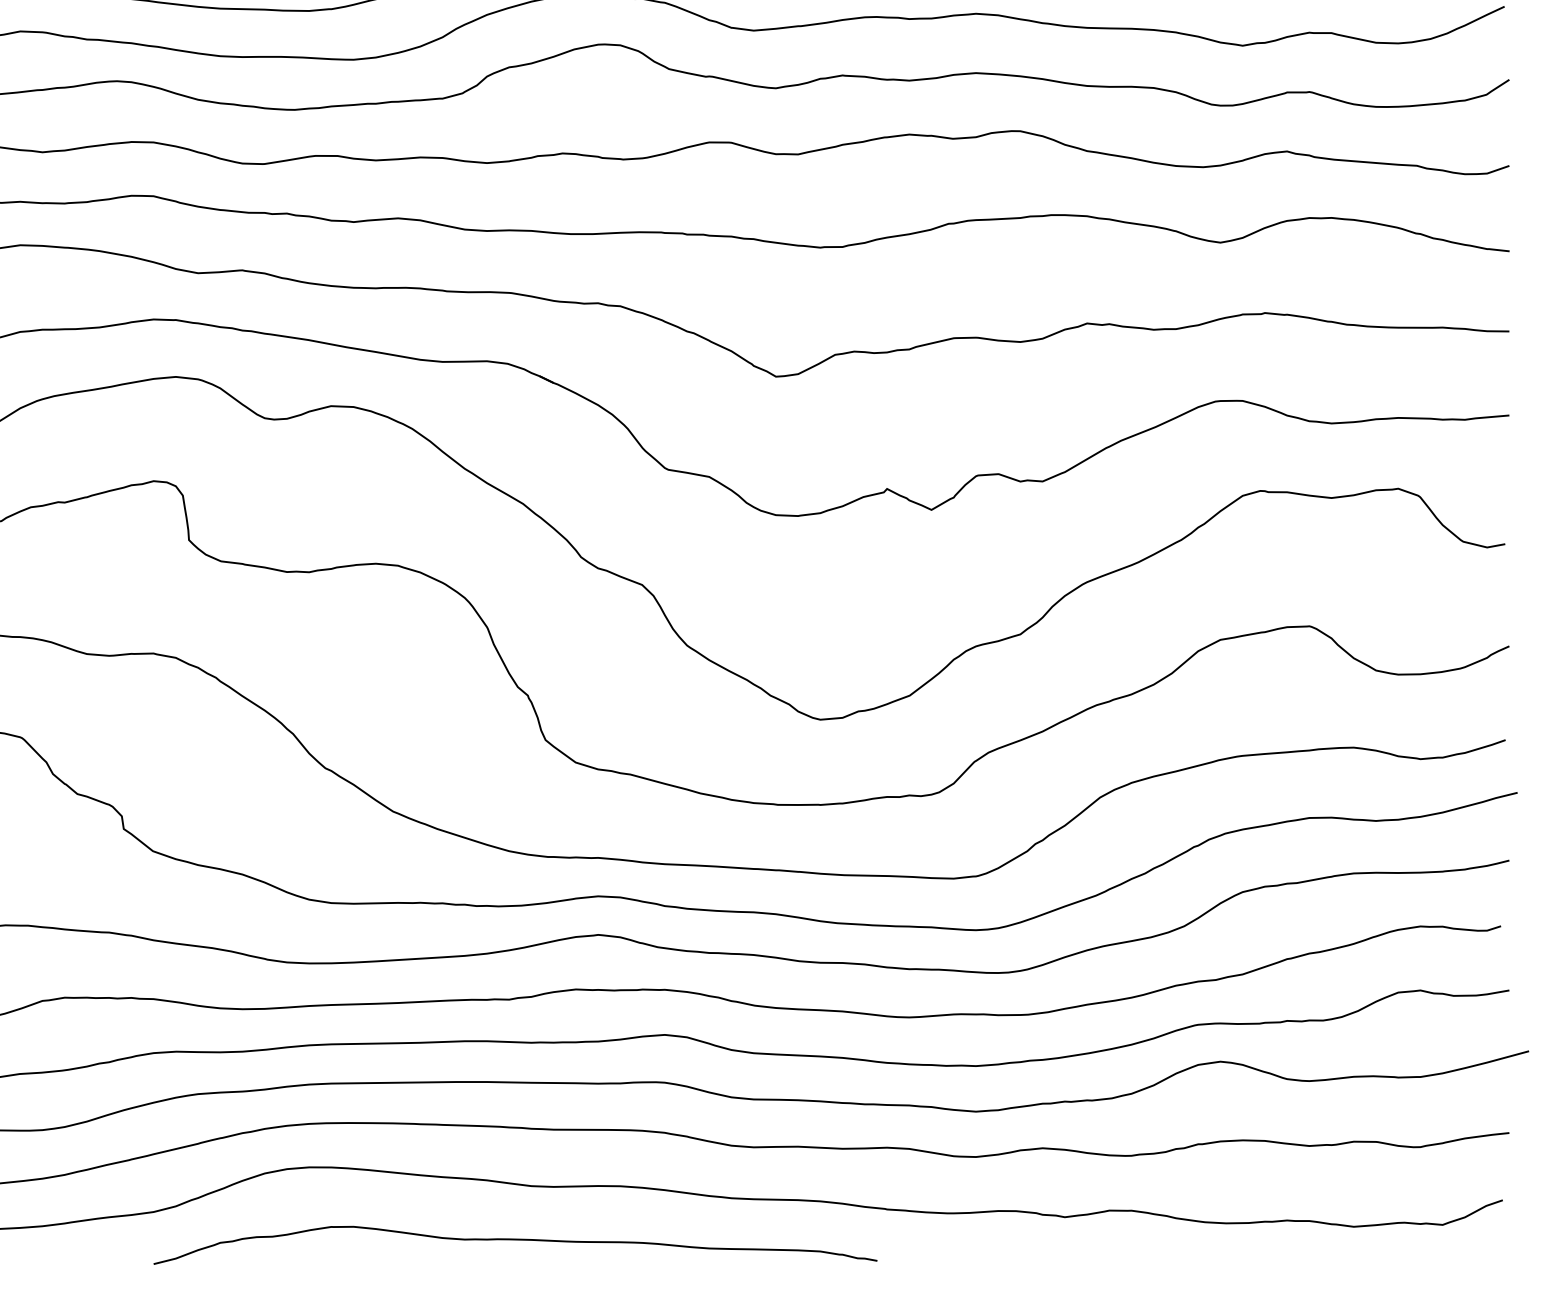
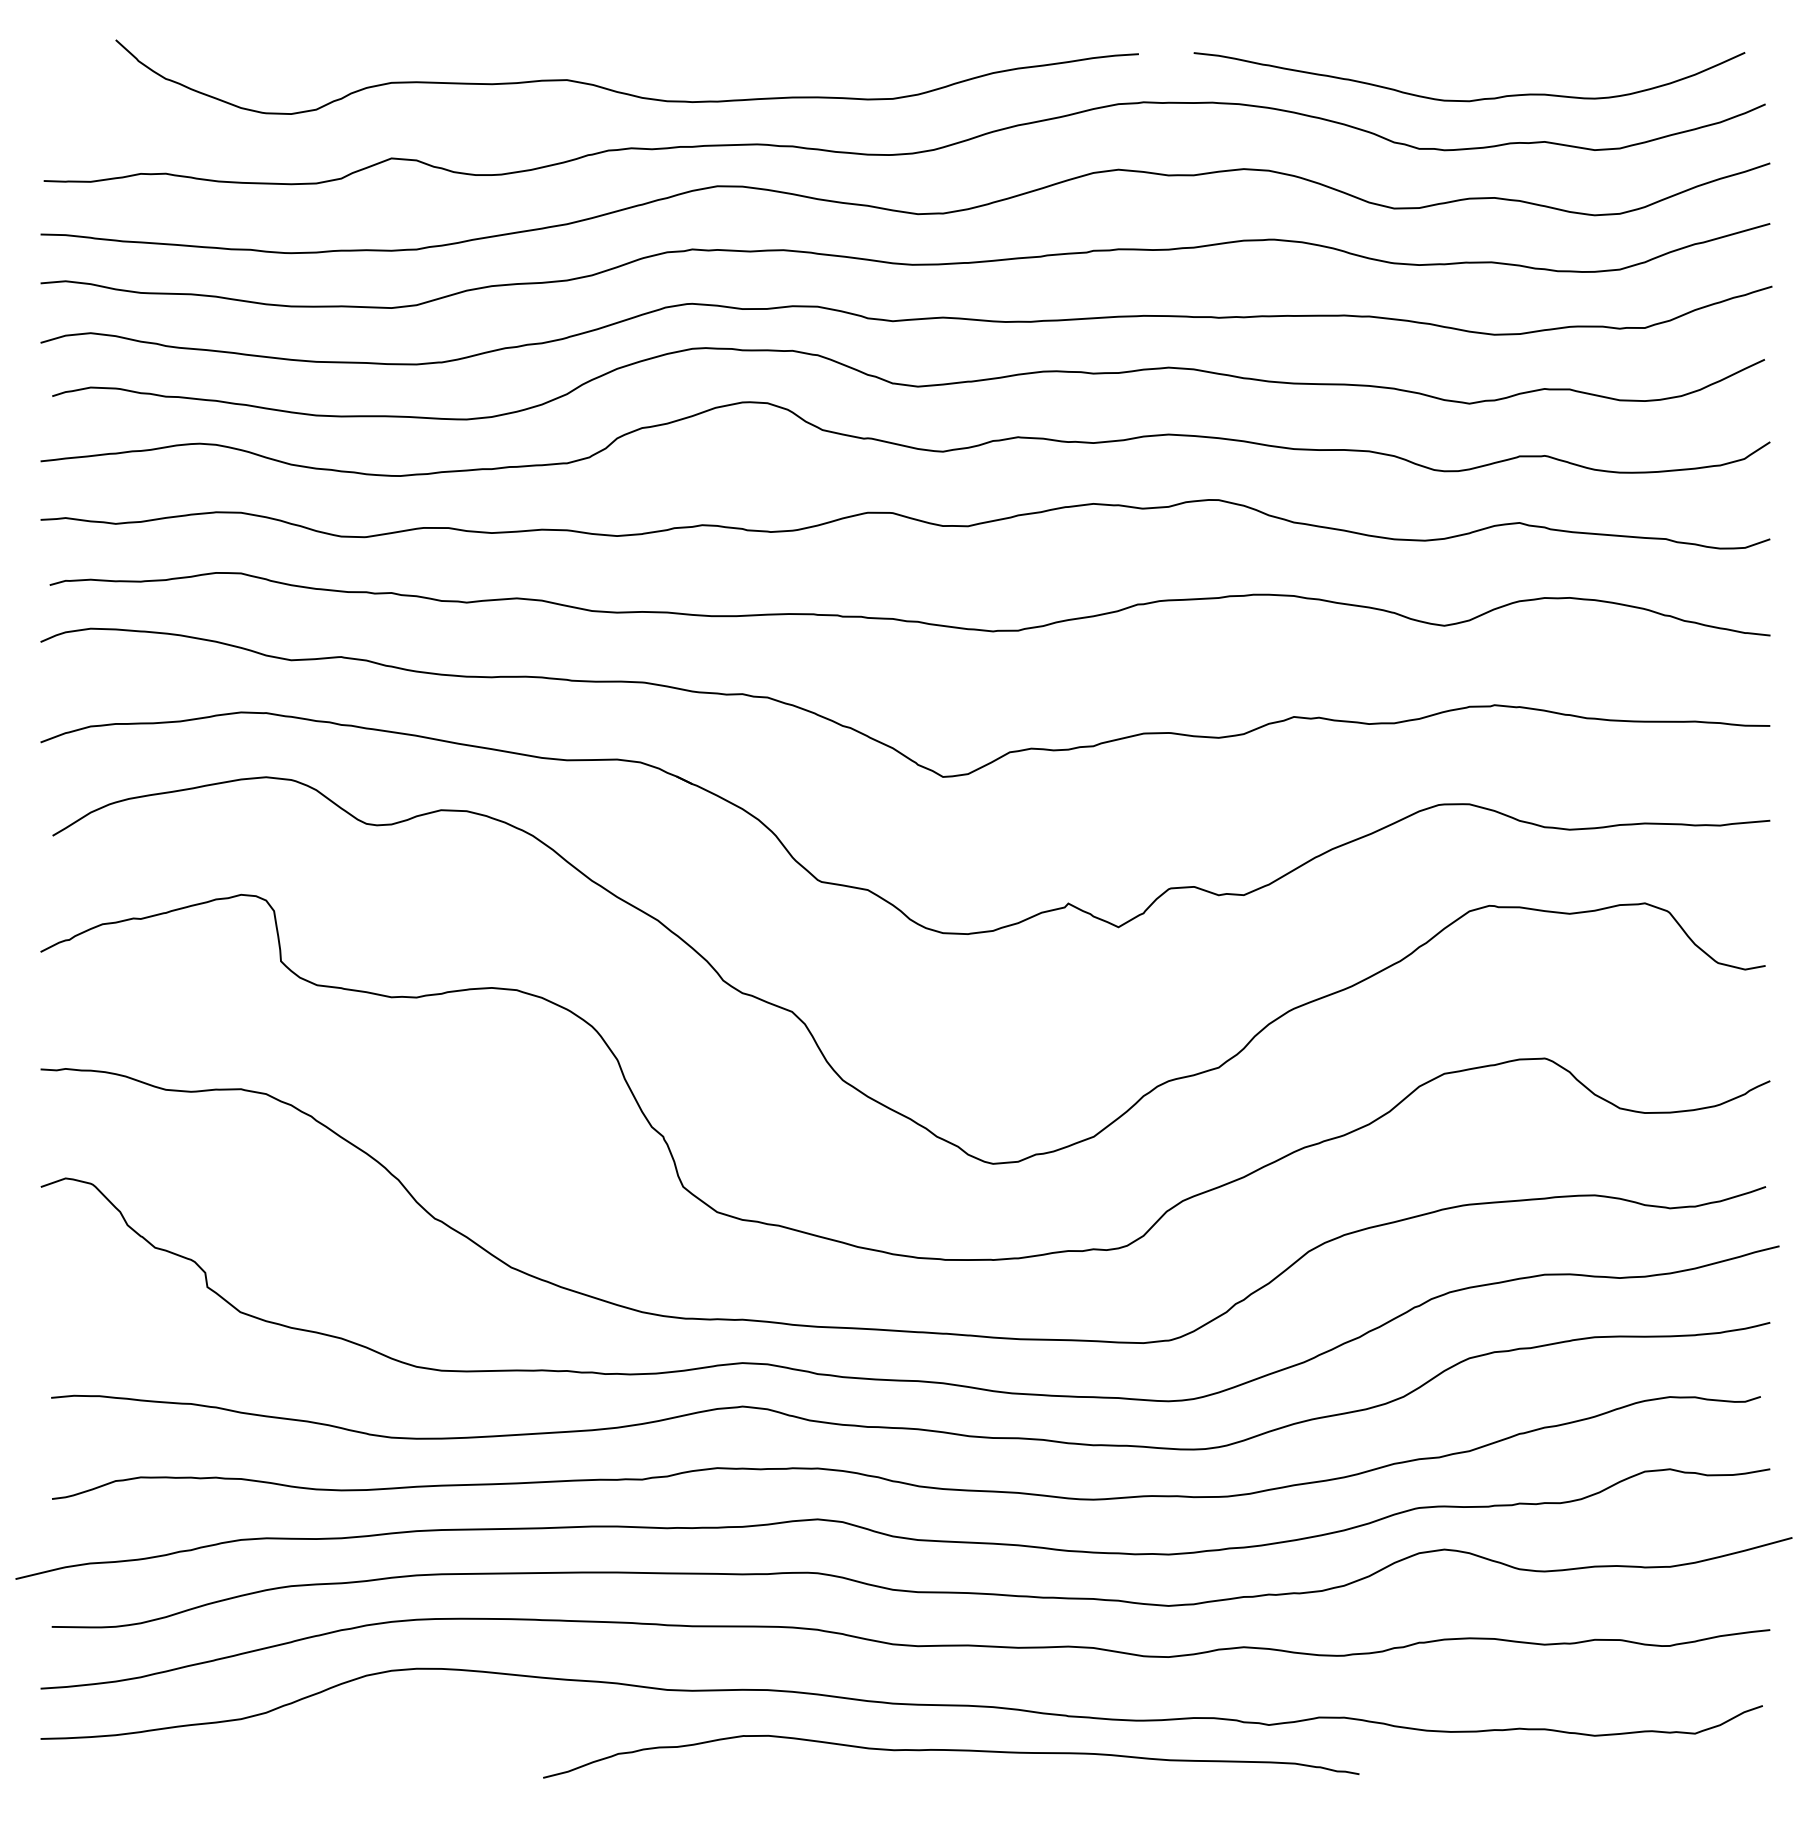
curve: (515, 1240) -> (951, 1751), moved

